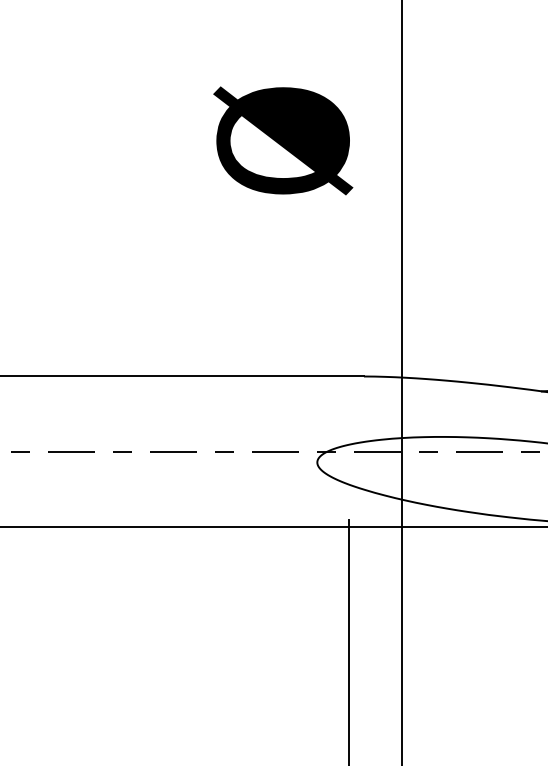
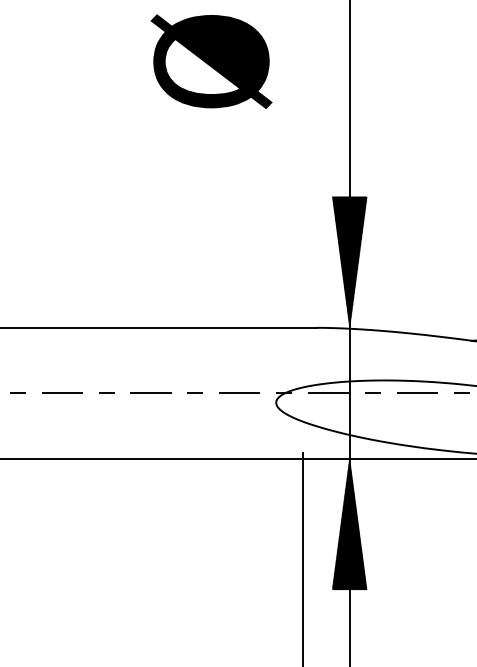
text: (283, 140) -> (211, 61), moved
hatch: (401, 300) -> (349, 261), added
hatch: (401, 601) -> (349, 523), added

